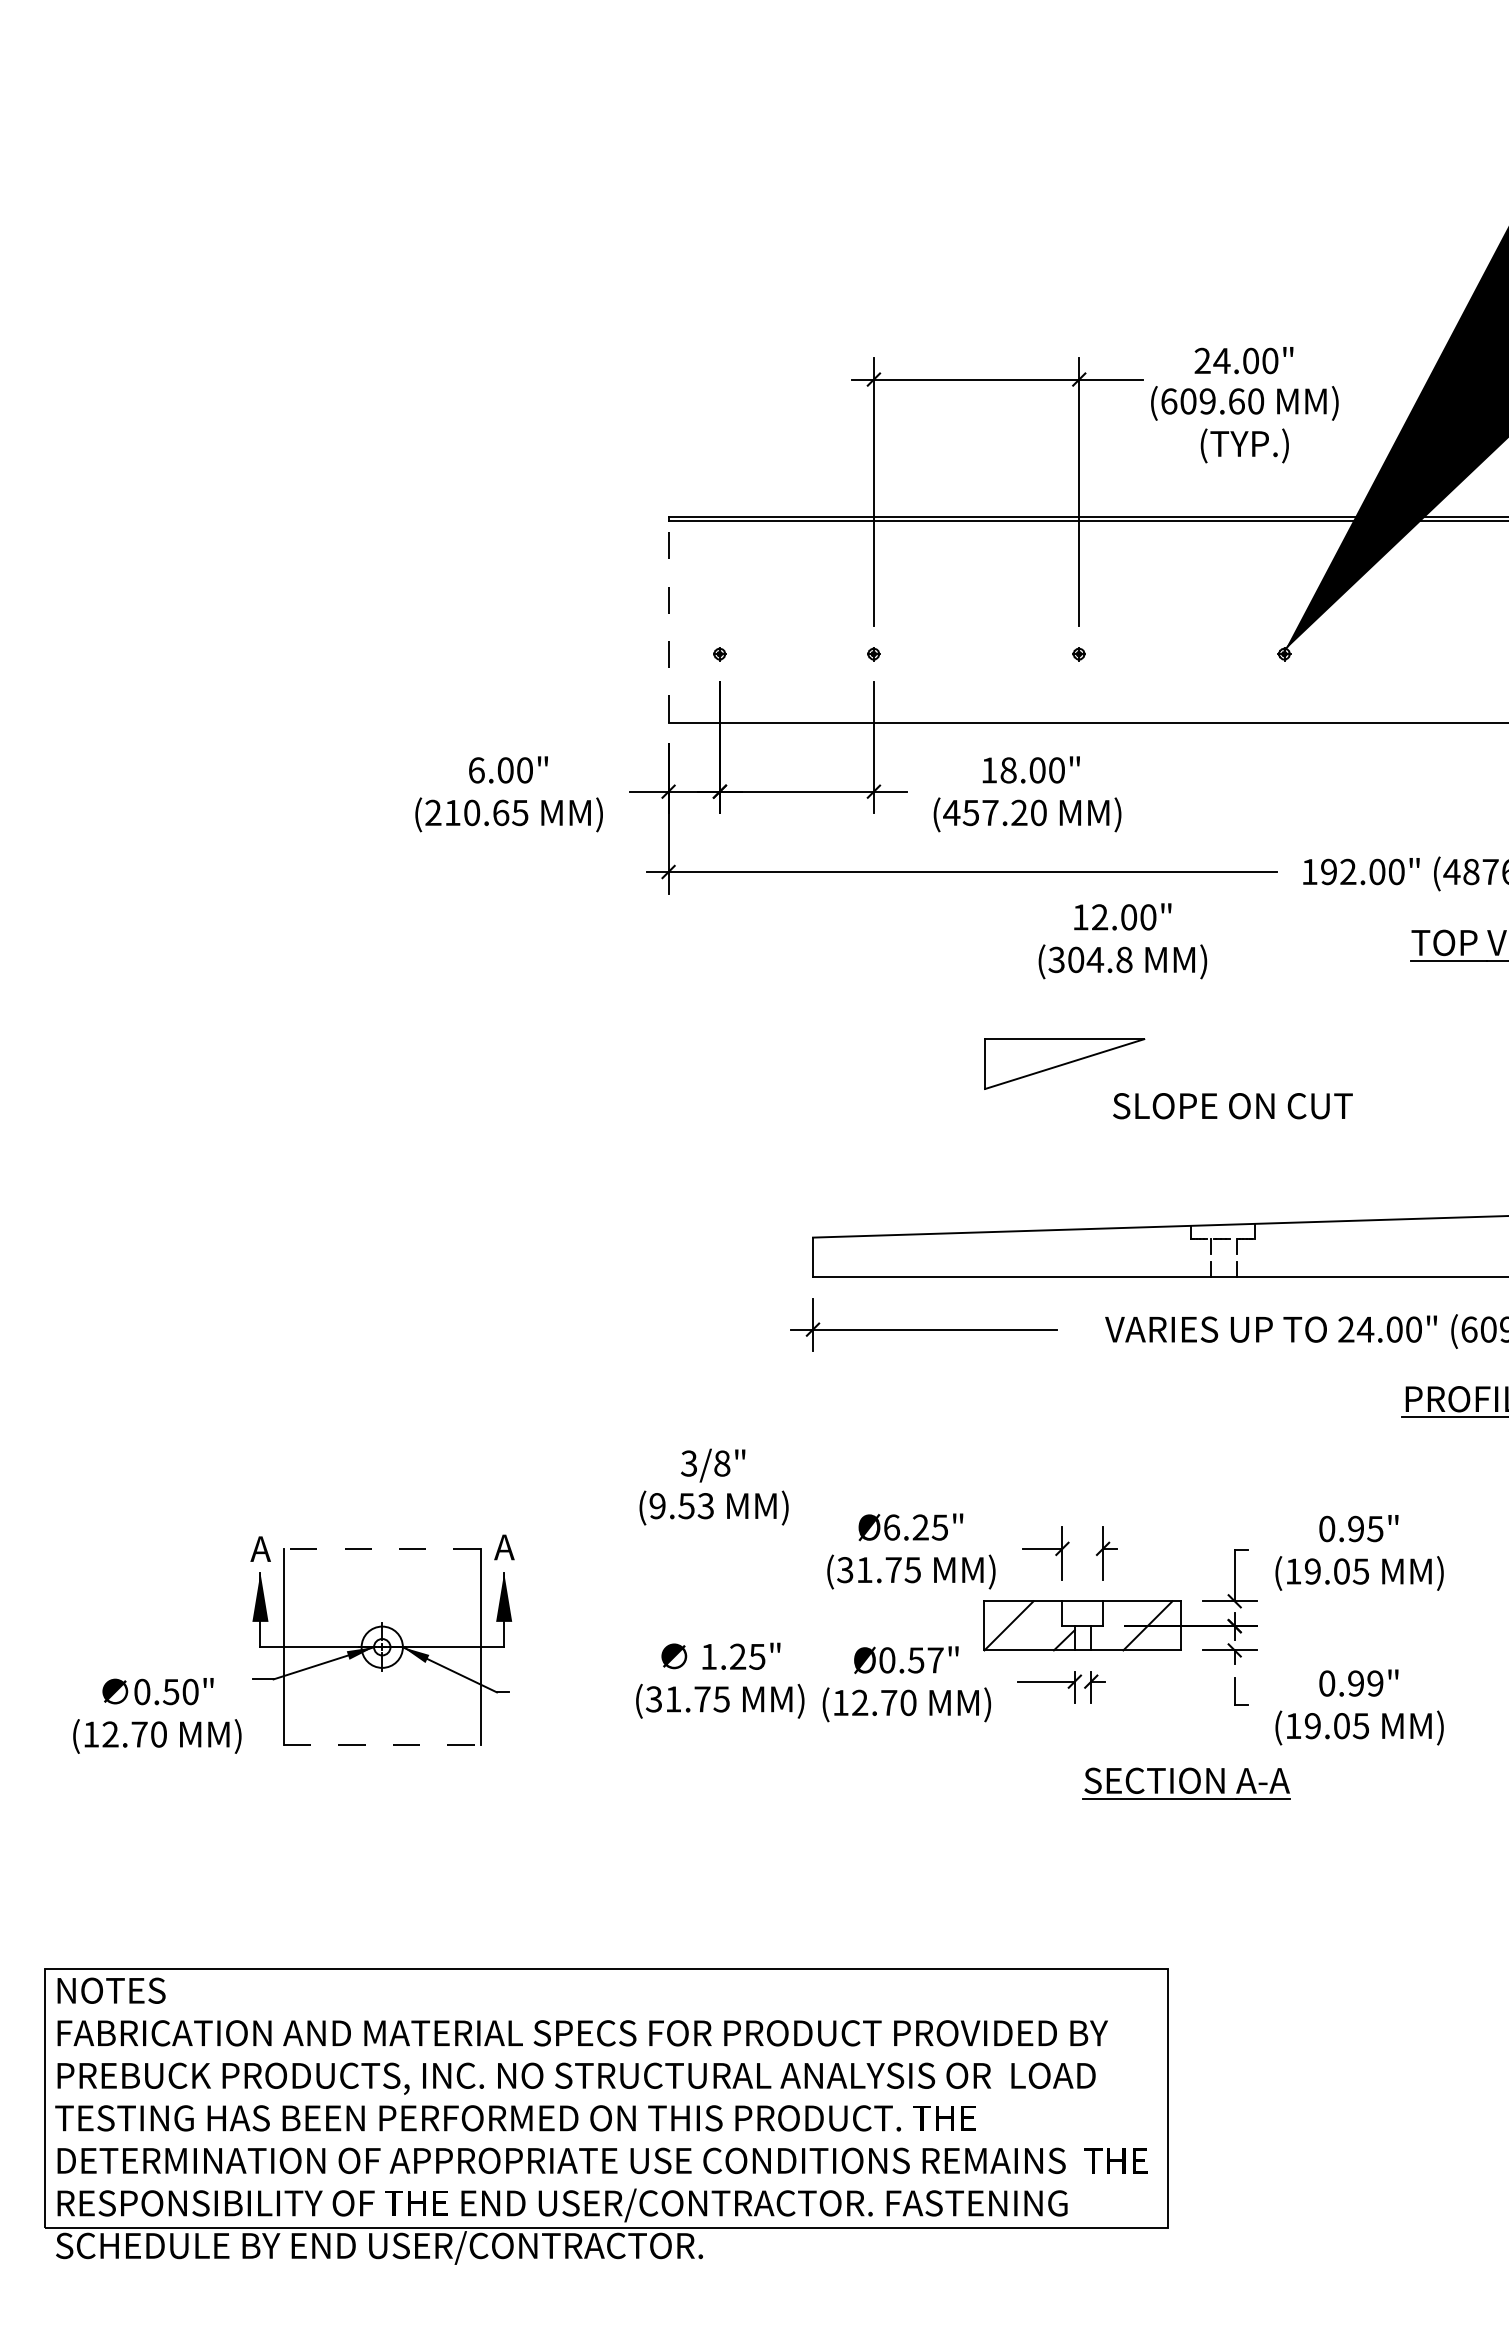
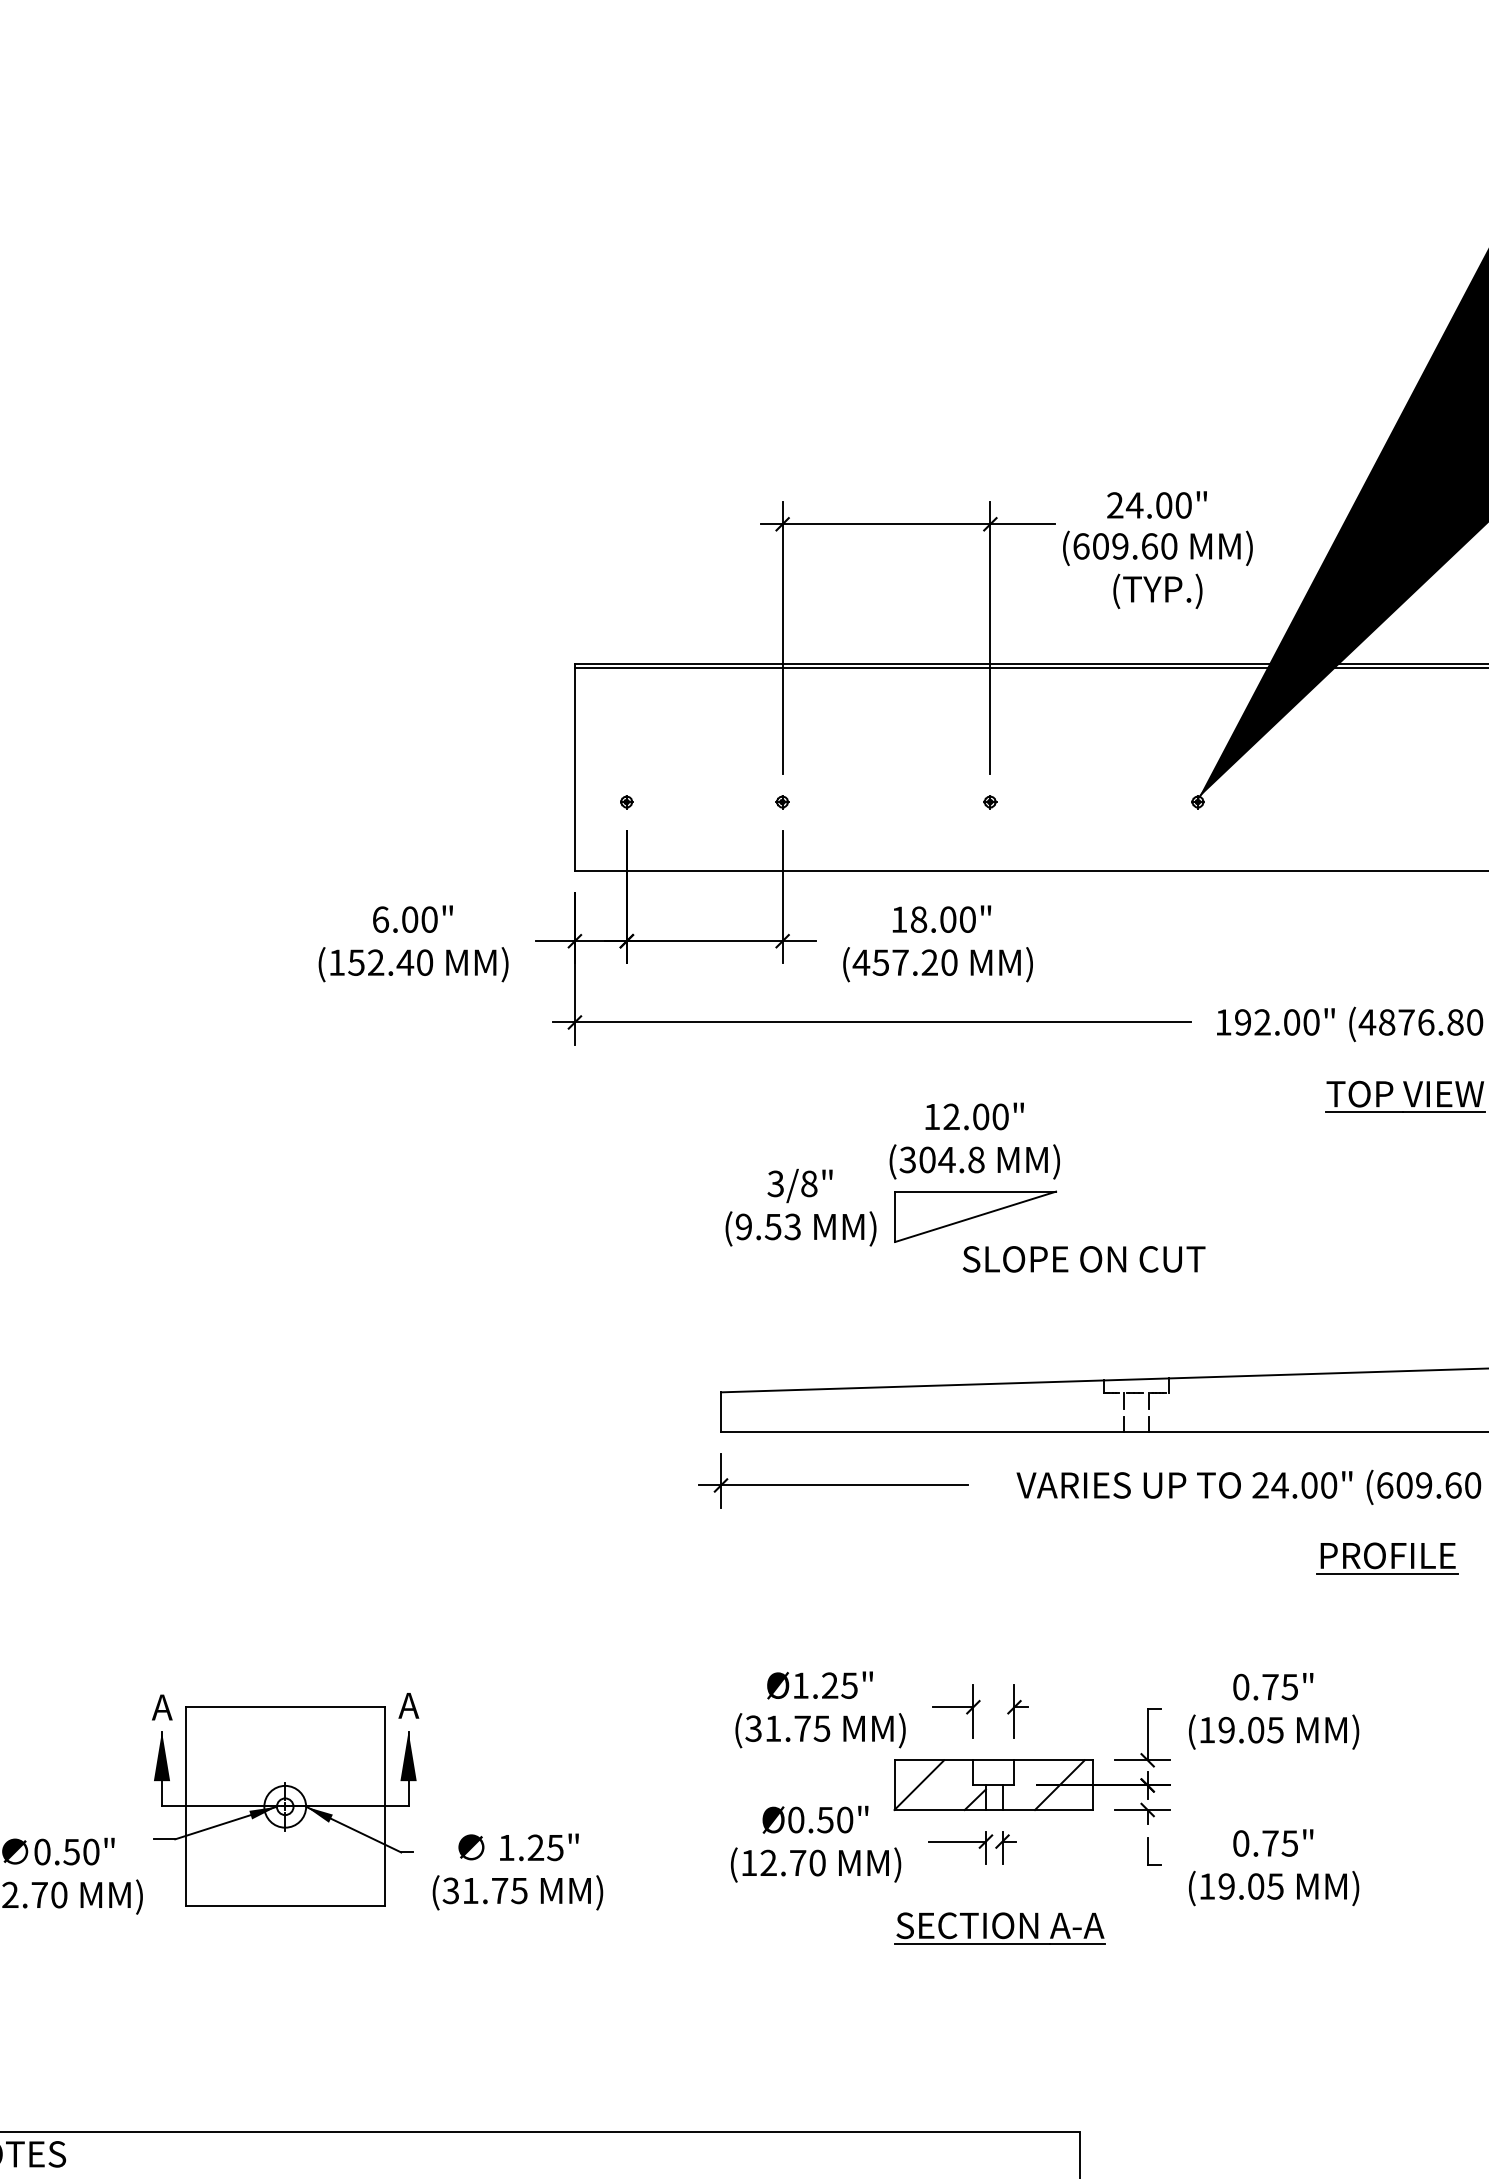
line: (668, 622) -> (574, 770), dashed -> solid
text: (476, 812) -> (380, 962), (210.65 -> (152.40
text: (1122, 941) -> (974, 1141), moved
text: (1232, 1106) -> (1083, 1259), moved
text: (713, 1486) -> (800, 1207), moved
text: (892, 1527) -> (801, 1685), Ø6.25" -> Ø1.25"
text: (1356, 1528) -> (1270, 1686), 0.95" -> 0.75"
line: (381, 1548) -> (284, 1706), dashed -> solid
text: (935, 1660) -> (844, 1820), Ø0.57" -> Ø0.50"
text: (720, 1680) -> (518, 1871), moved
text: (1365, 1683) -> (1279, 1843), 0.99" -> 0.75"
line: (382, 1745) -> (285, 1906), dashed -> solid
part: (1186, 1783) -> (999, 1928), moved

